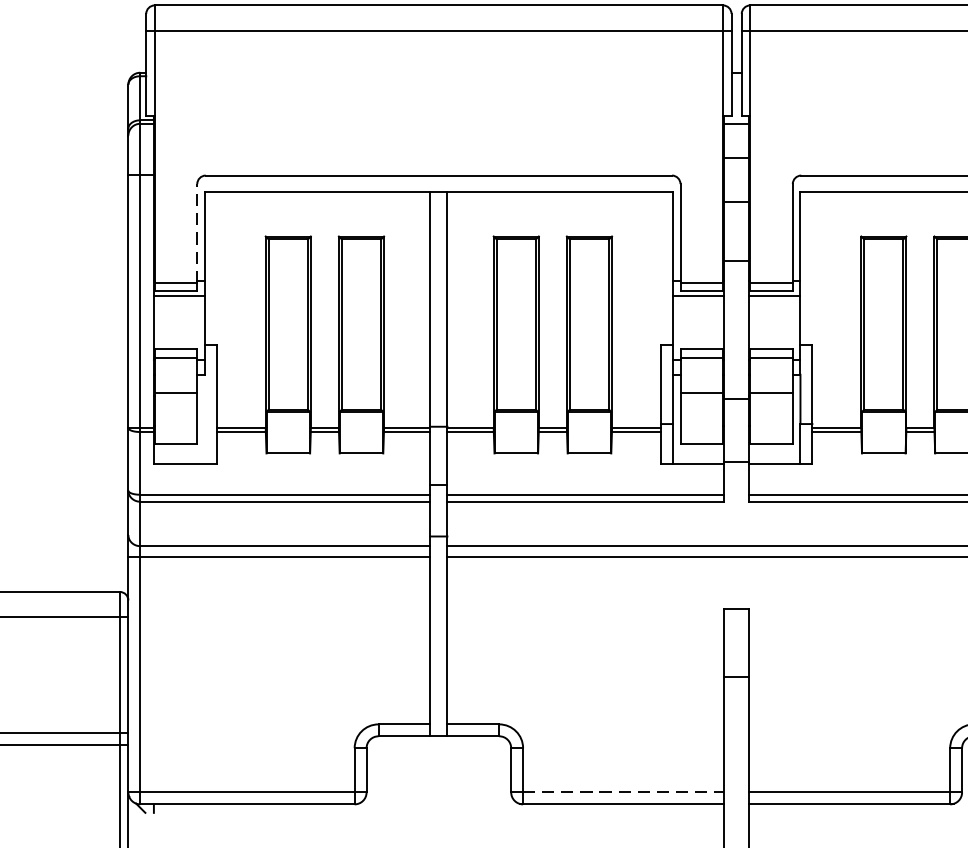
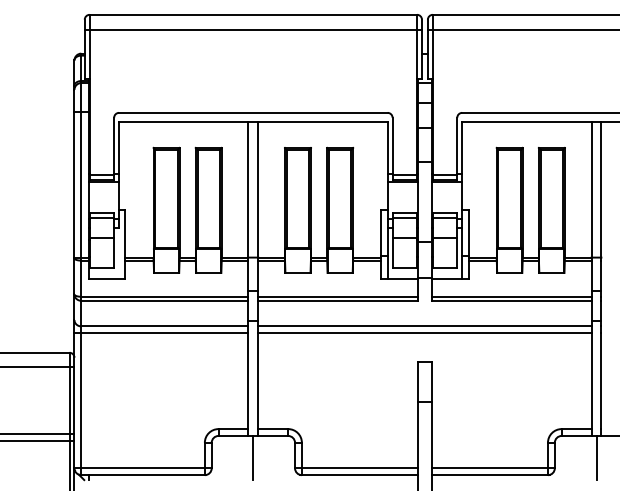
line: (197, 232) -> (114, 145), dashed -> solid
line: (439, 773) -> (253, 457), added
line: (623, 792) -> (359, 468), dashed -> solid

